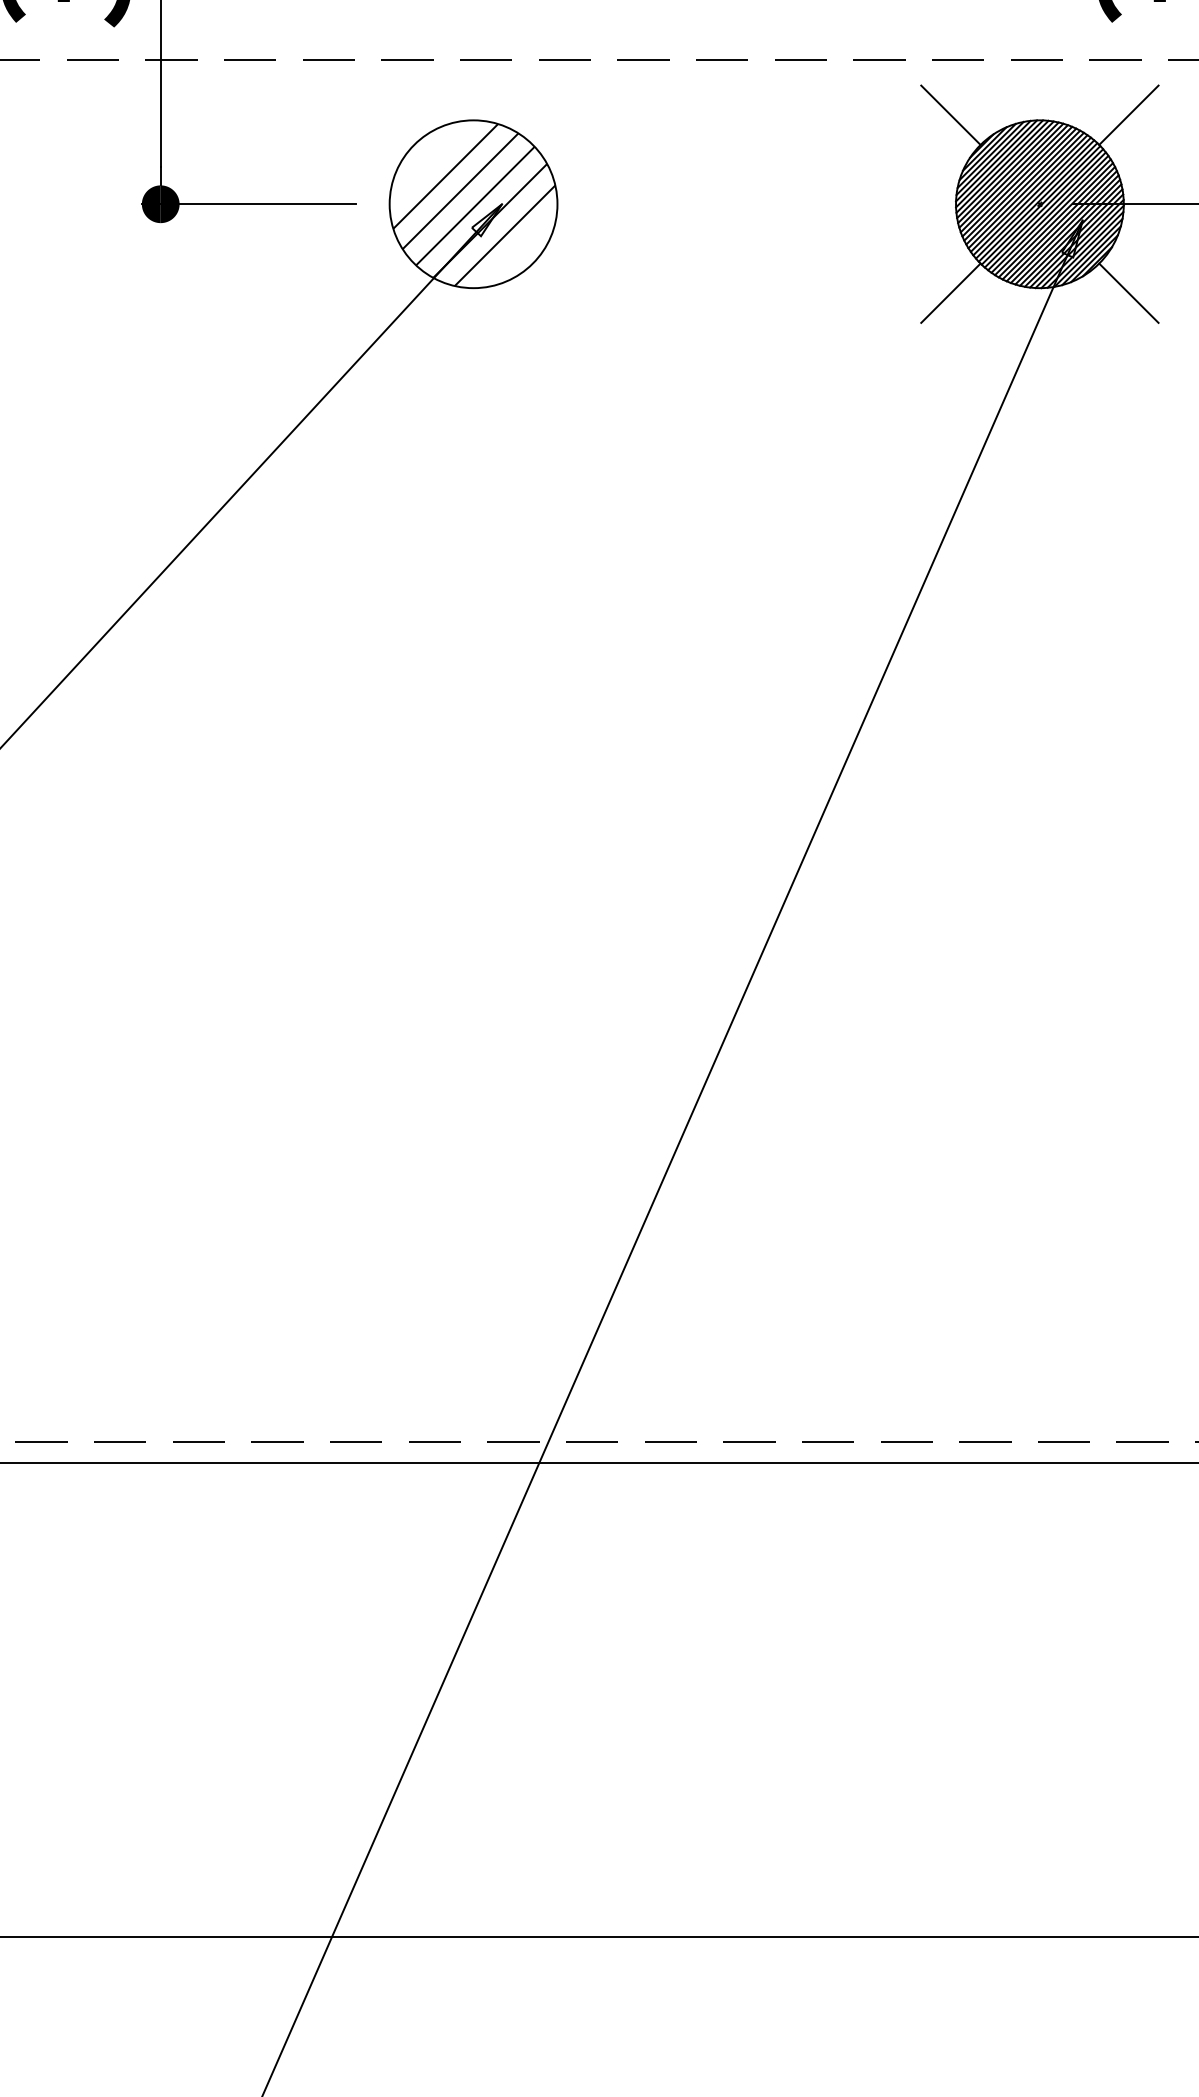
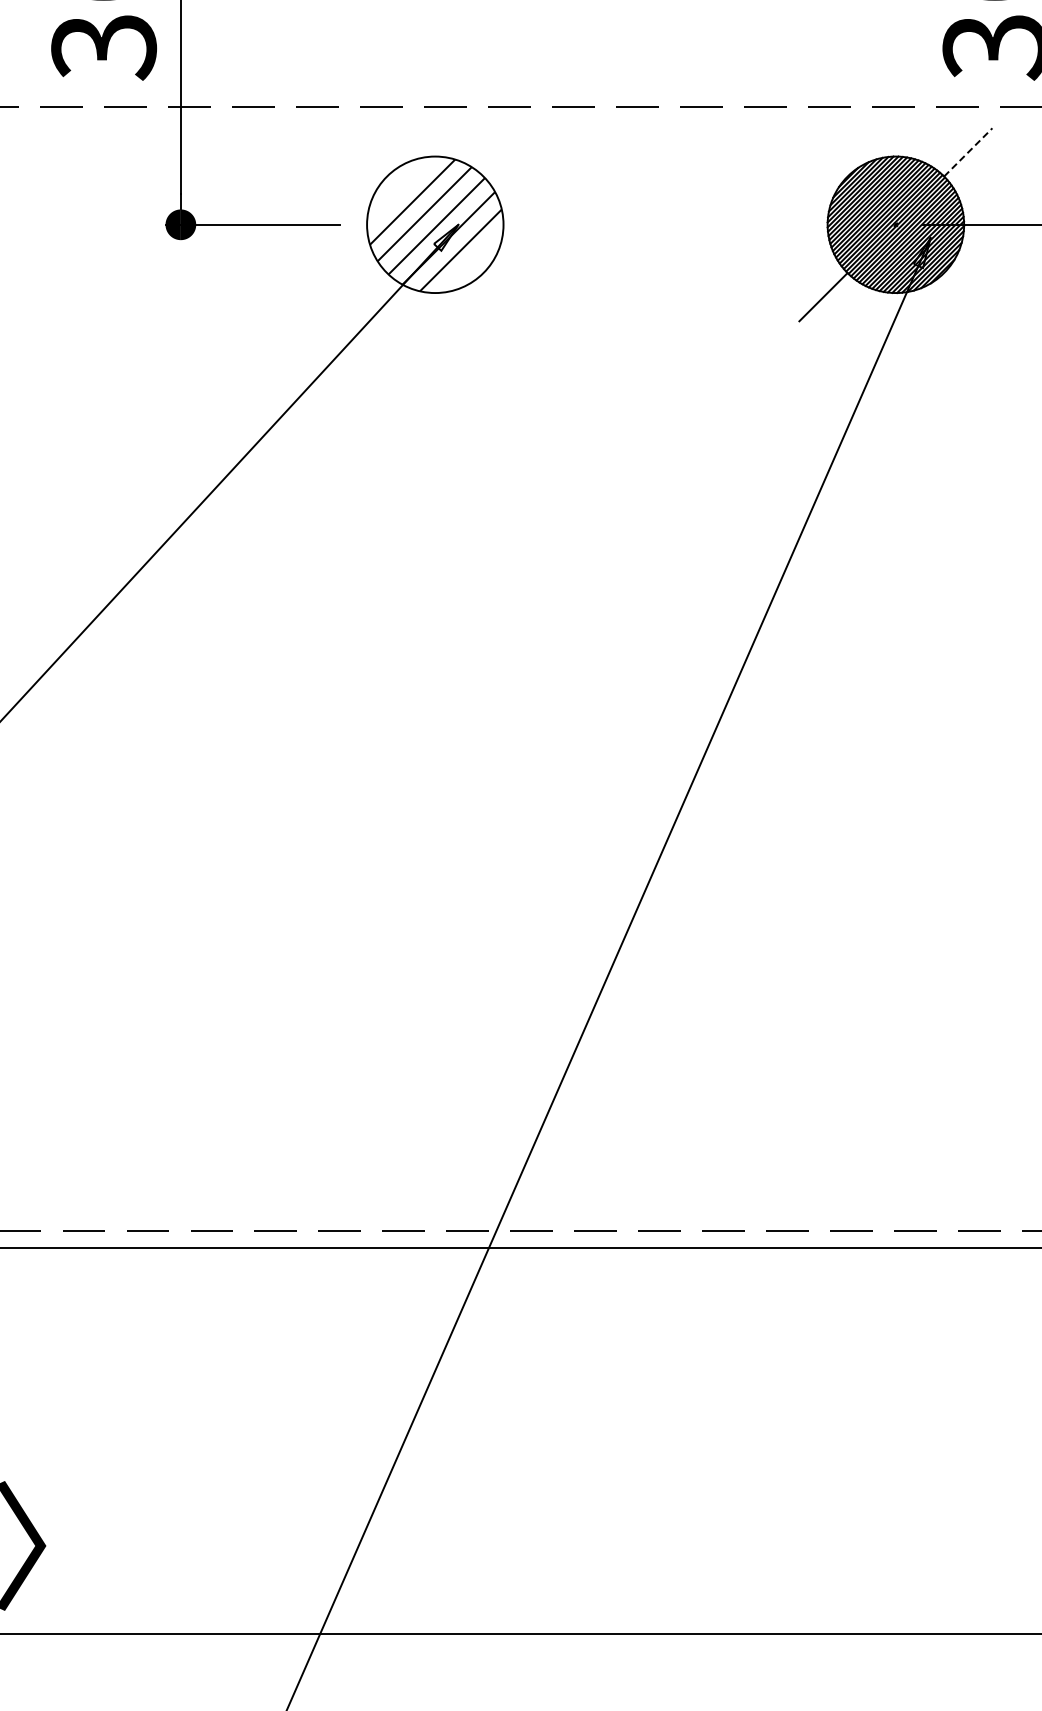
line: (950, 115) -> (823, 152), removed
line: (1129, 115) -> (968, 152), solid -> dashed
line: (1129, 293) -> (968, 297), removed

